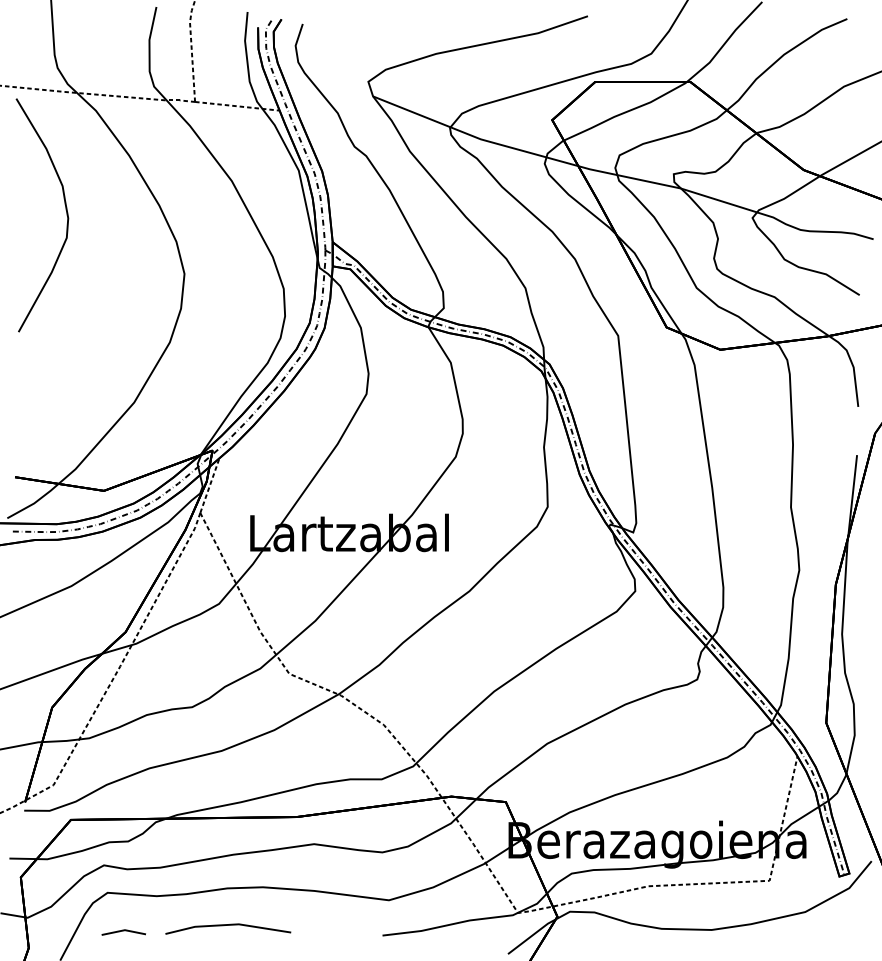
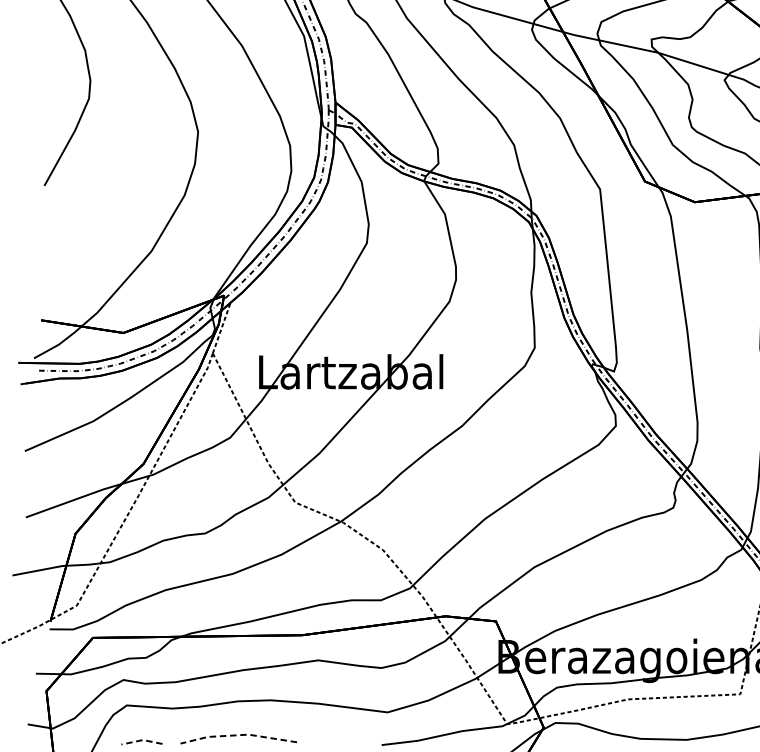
line: (227, 924) -> (238, 734), solid -> dashed
line: (124, 930) -> (142, 740), solid -> dashed

